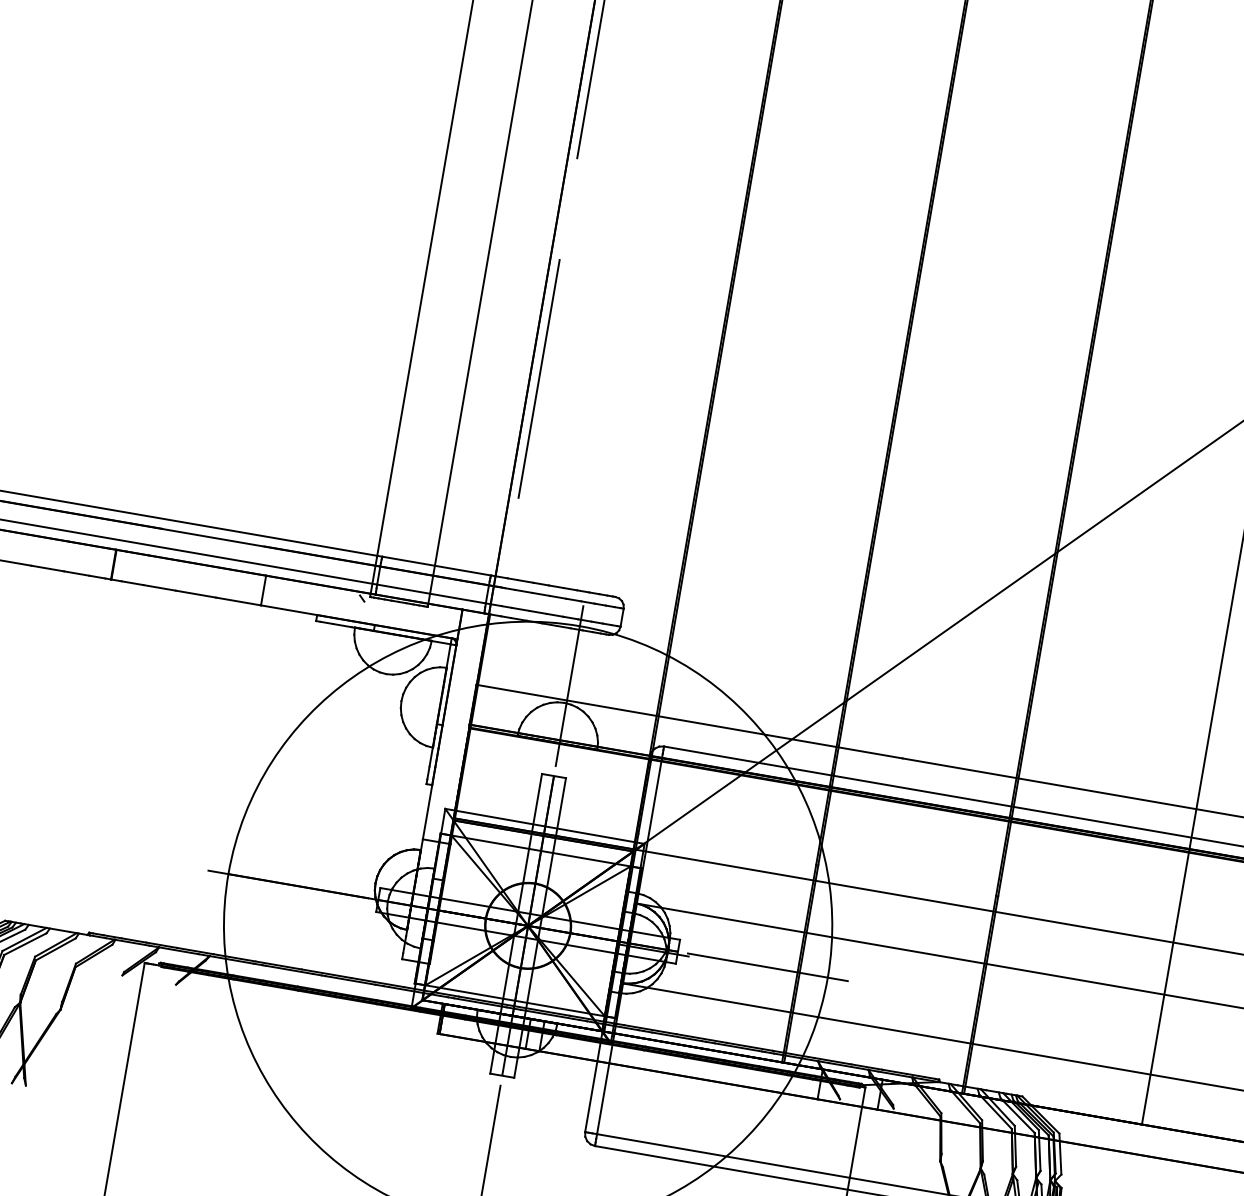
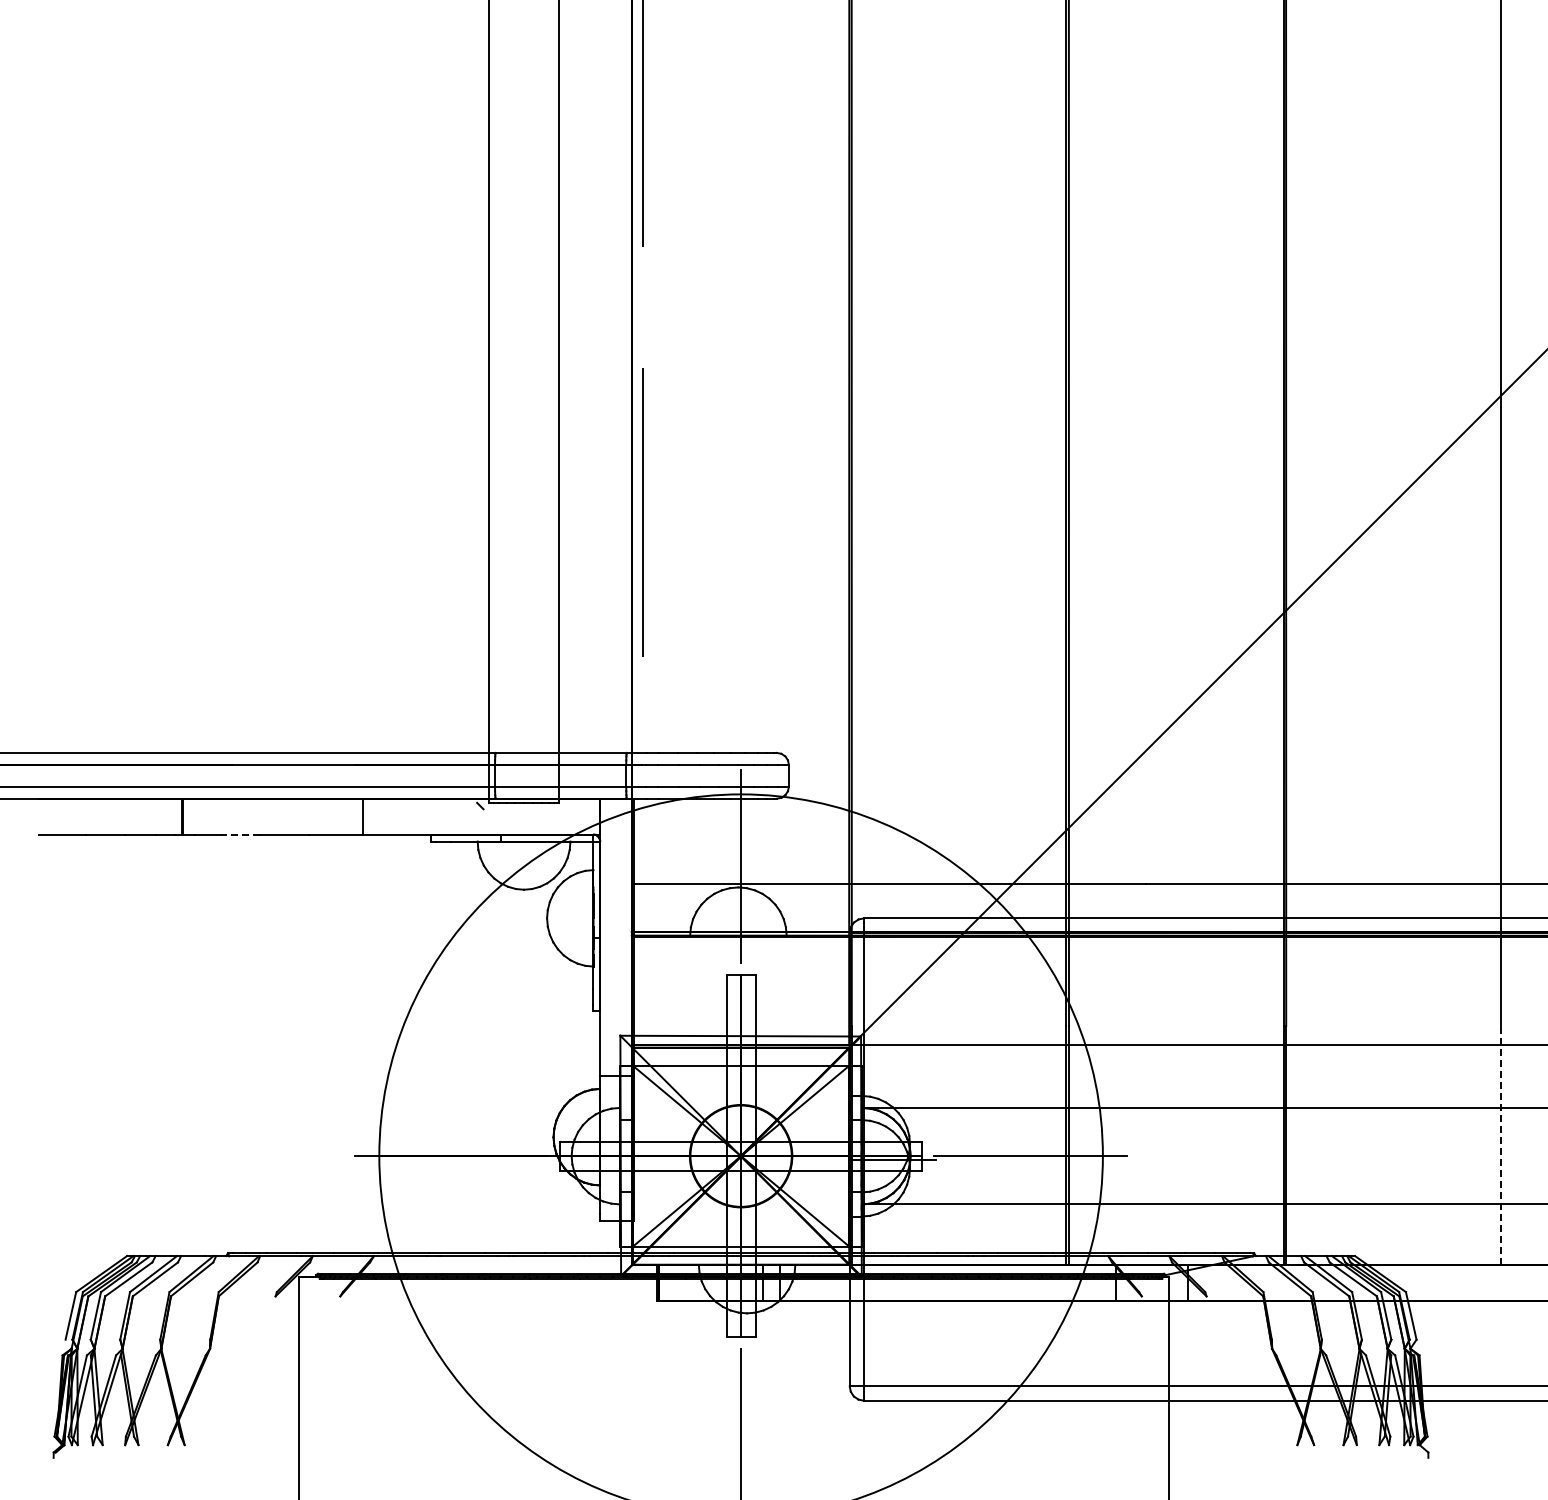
line: (159, 587) -> (240, 834), solid -> dashed
line: (1158, 1024) -> (1500, 1144), solid -> dashed

